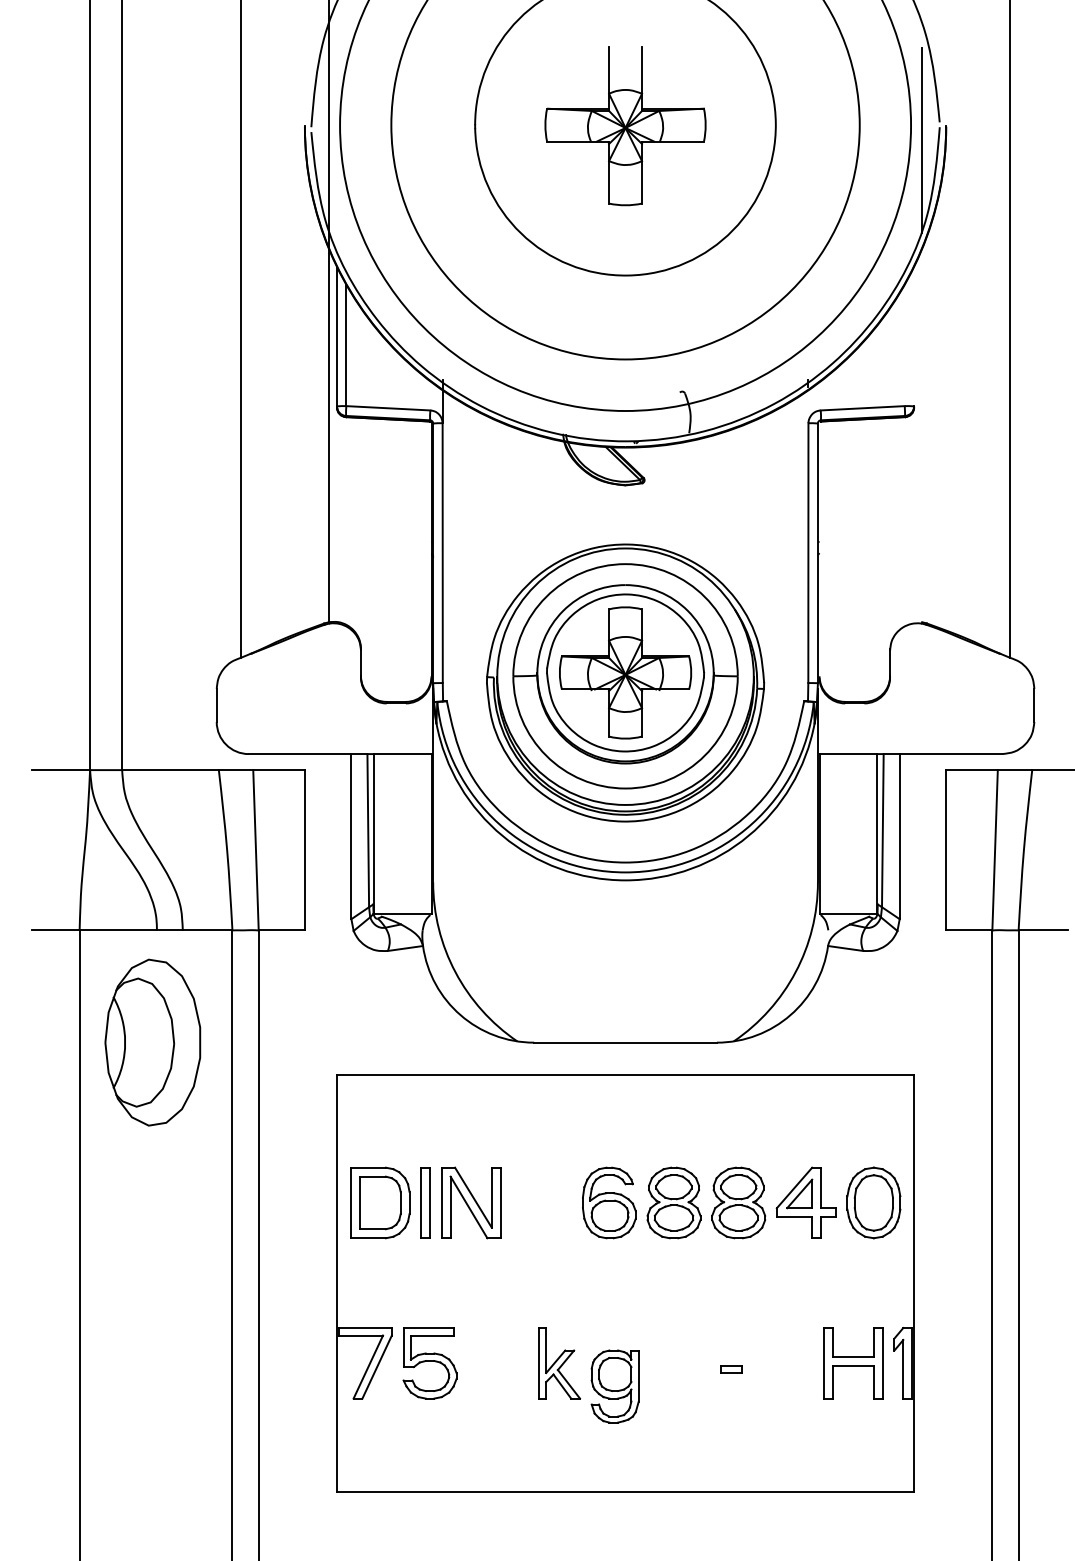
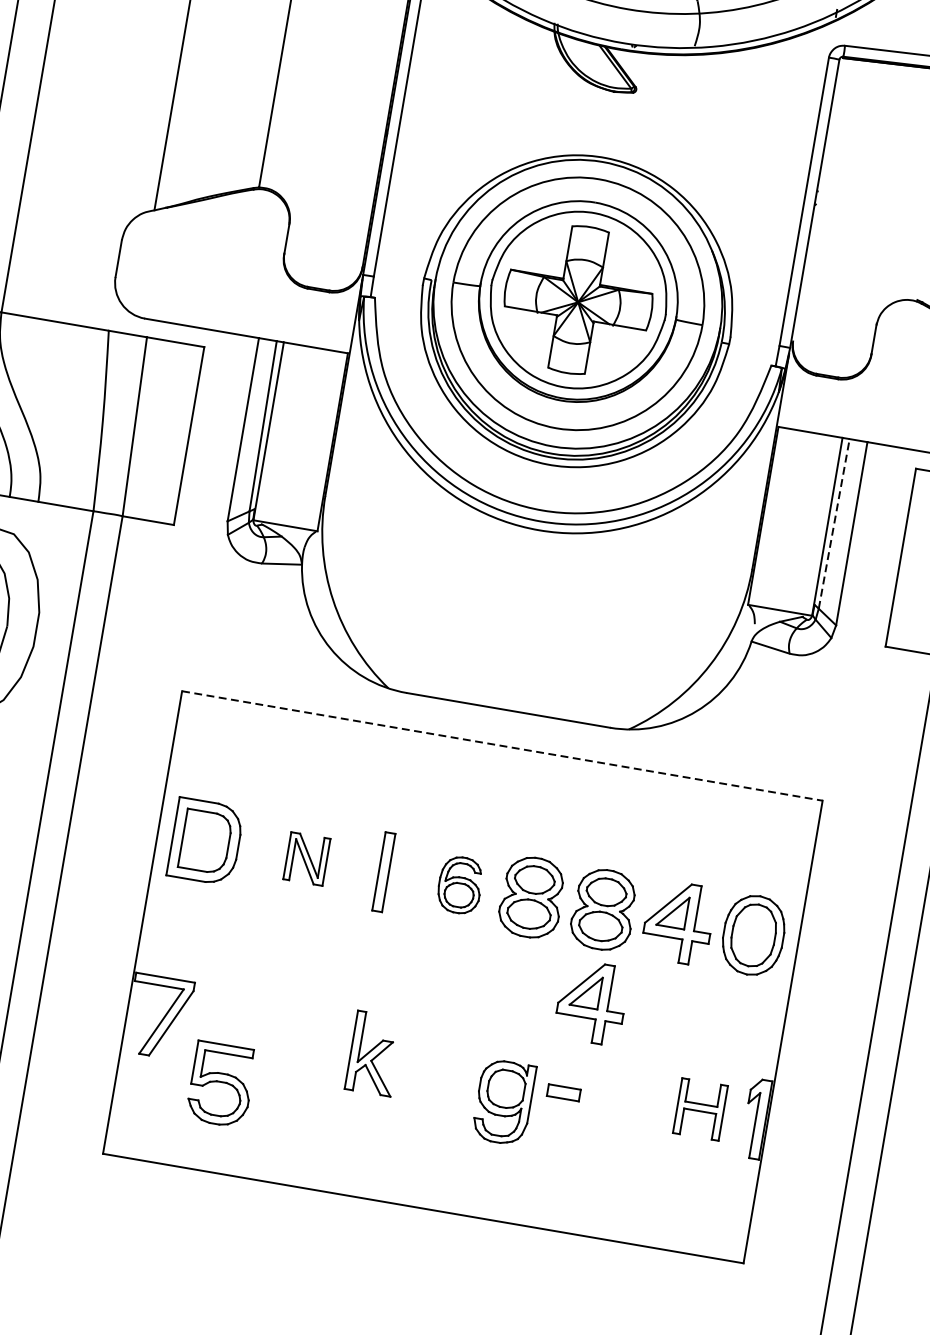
line: (882, 830) -> (833, 523), solid -> dashed
line: (625, 1074) -> (502, 745), solid -> dashed
part: (425, 1202) -> (383, 871), moved
part: (471, 1202) -> (307, 858), size x0.6
part: (609, 1202) -> (460, 884), size x0.7
part: (741, 1285) -> (591, 1001), added
part: (429, 1363) -> (220, 1084), moved
part: (853, 1363) -> (700, 1109), size x0.7
part: (731, 1369) -> (564, 1093), size x1.4
part: (614, 1386) -> (503, 1102), moved

